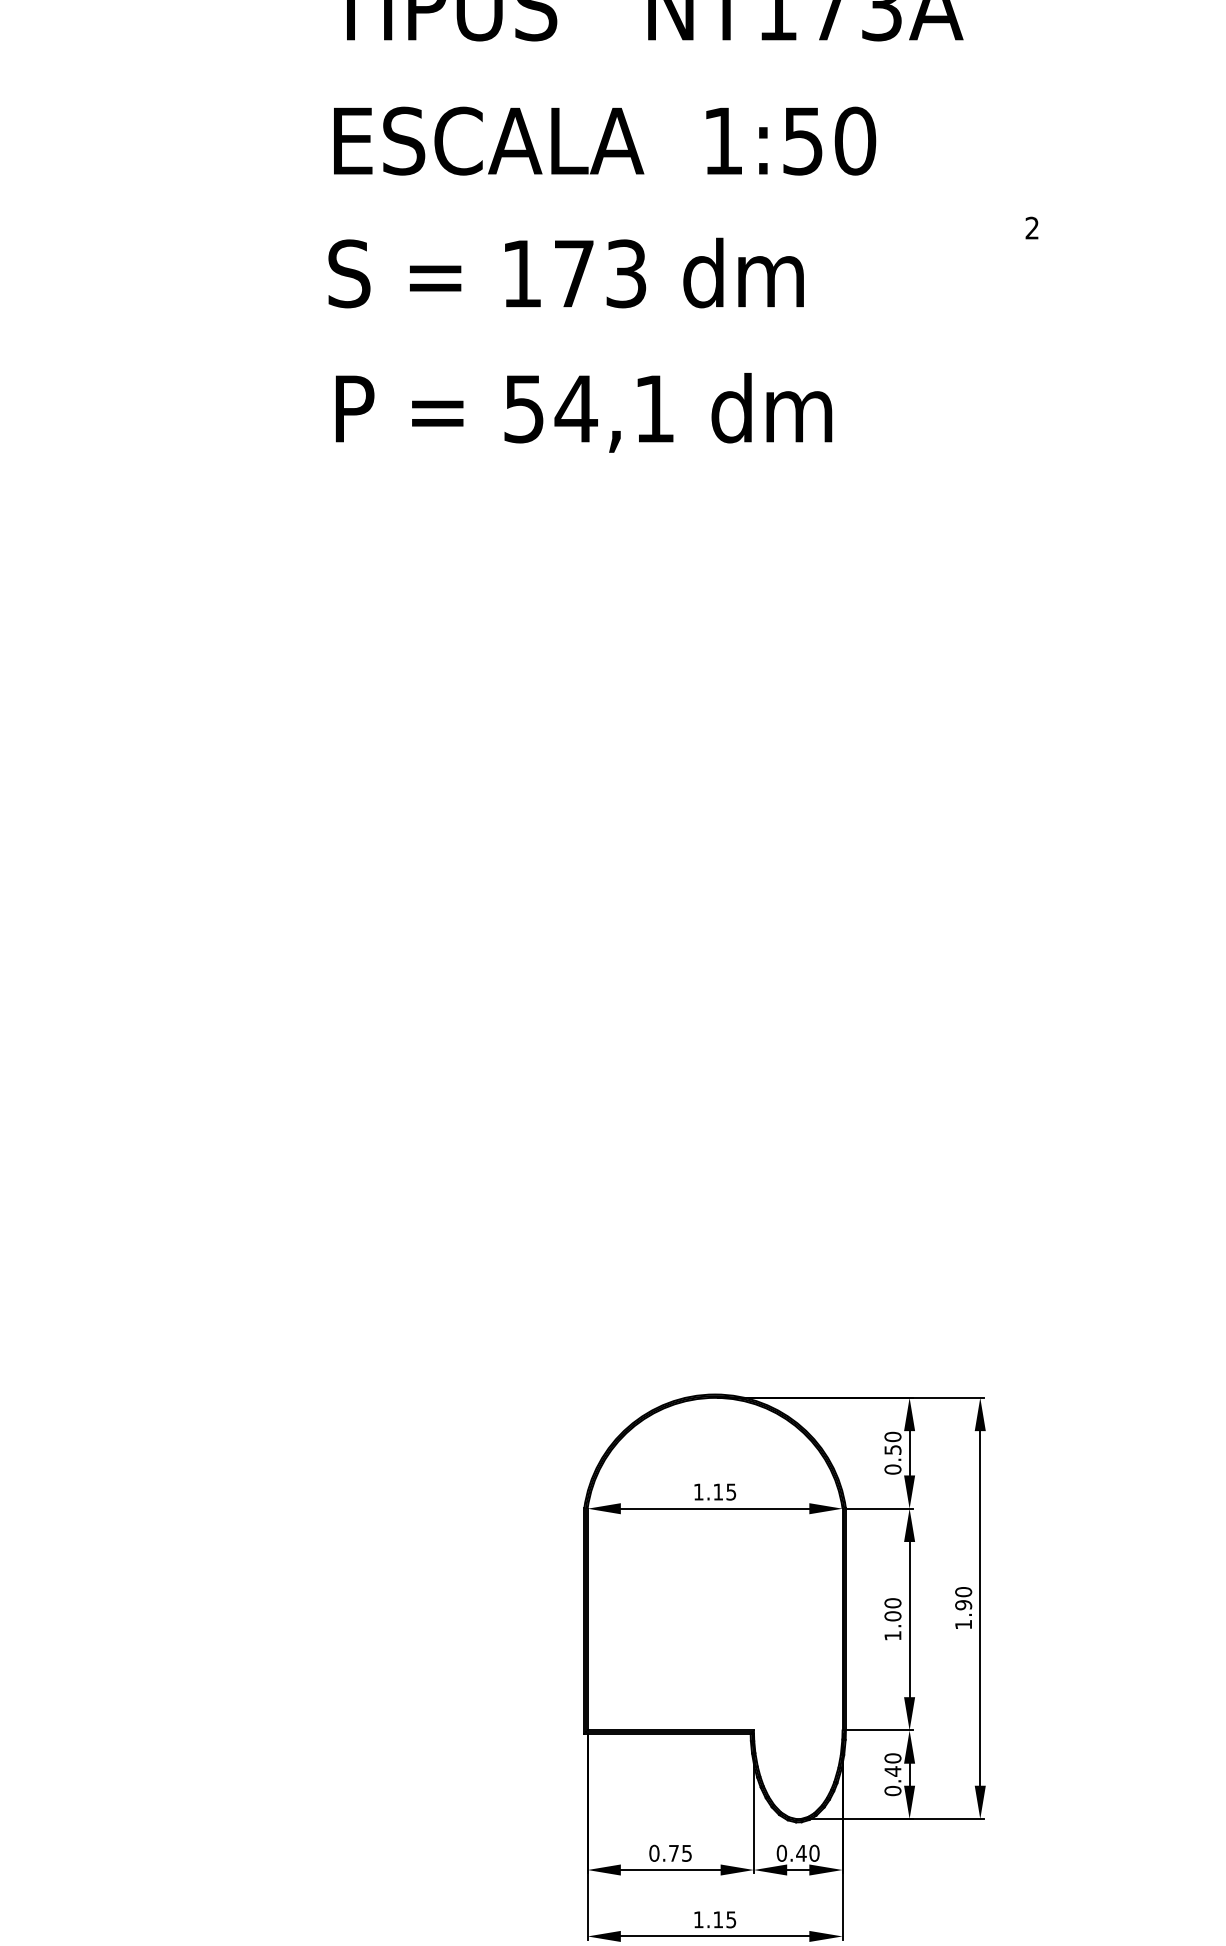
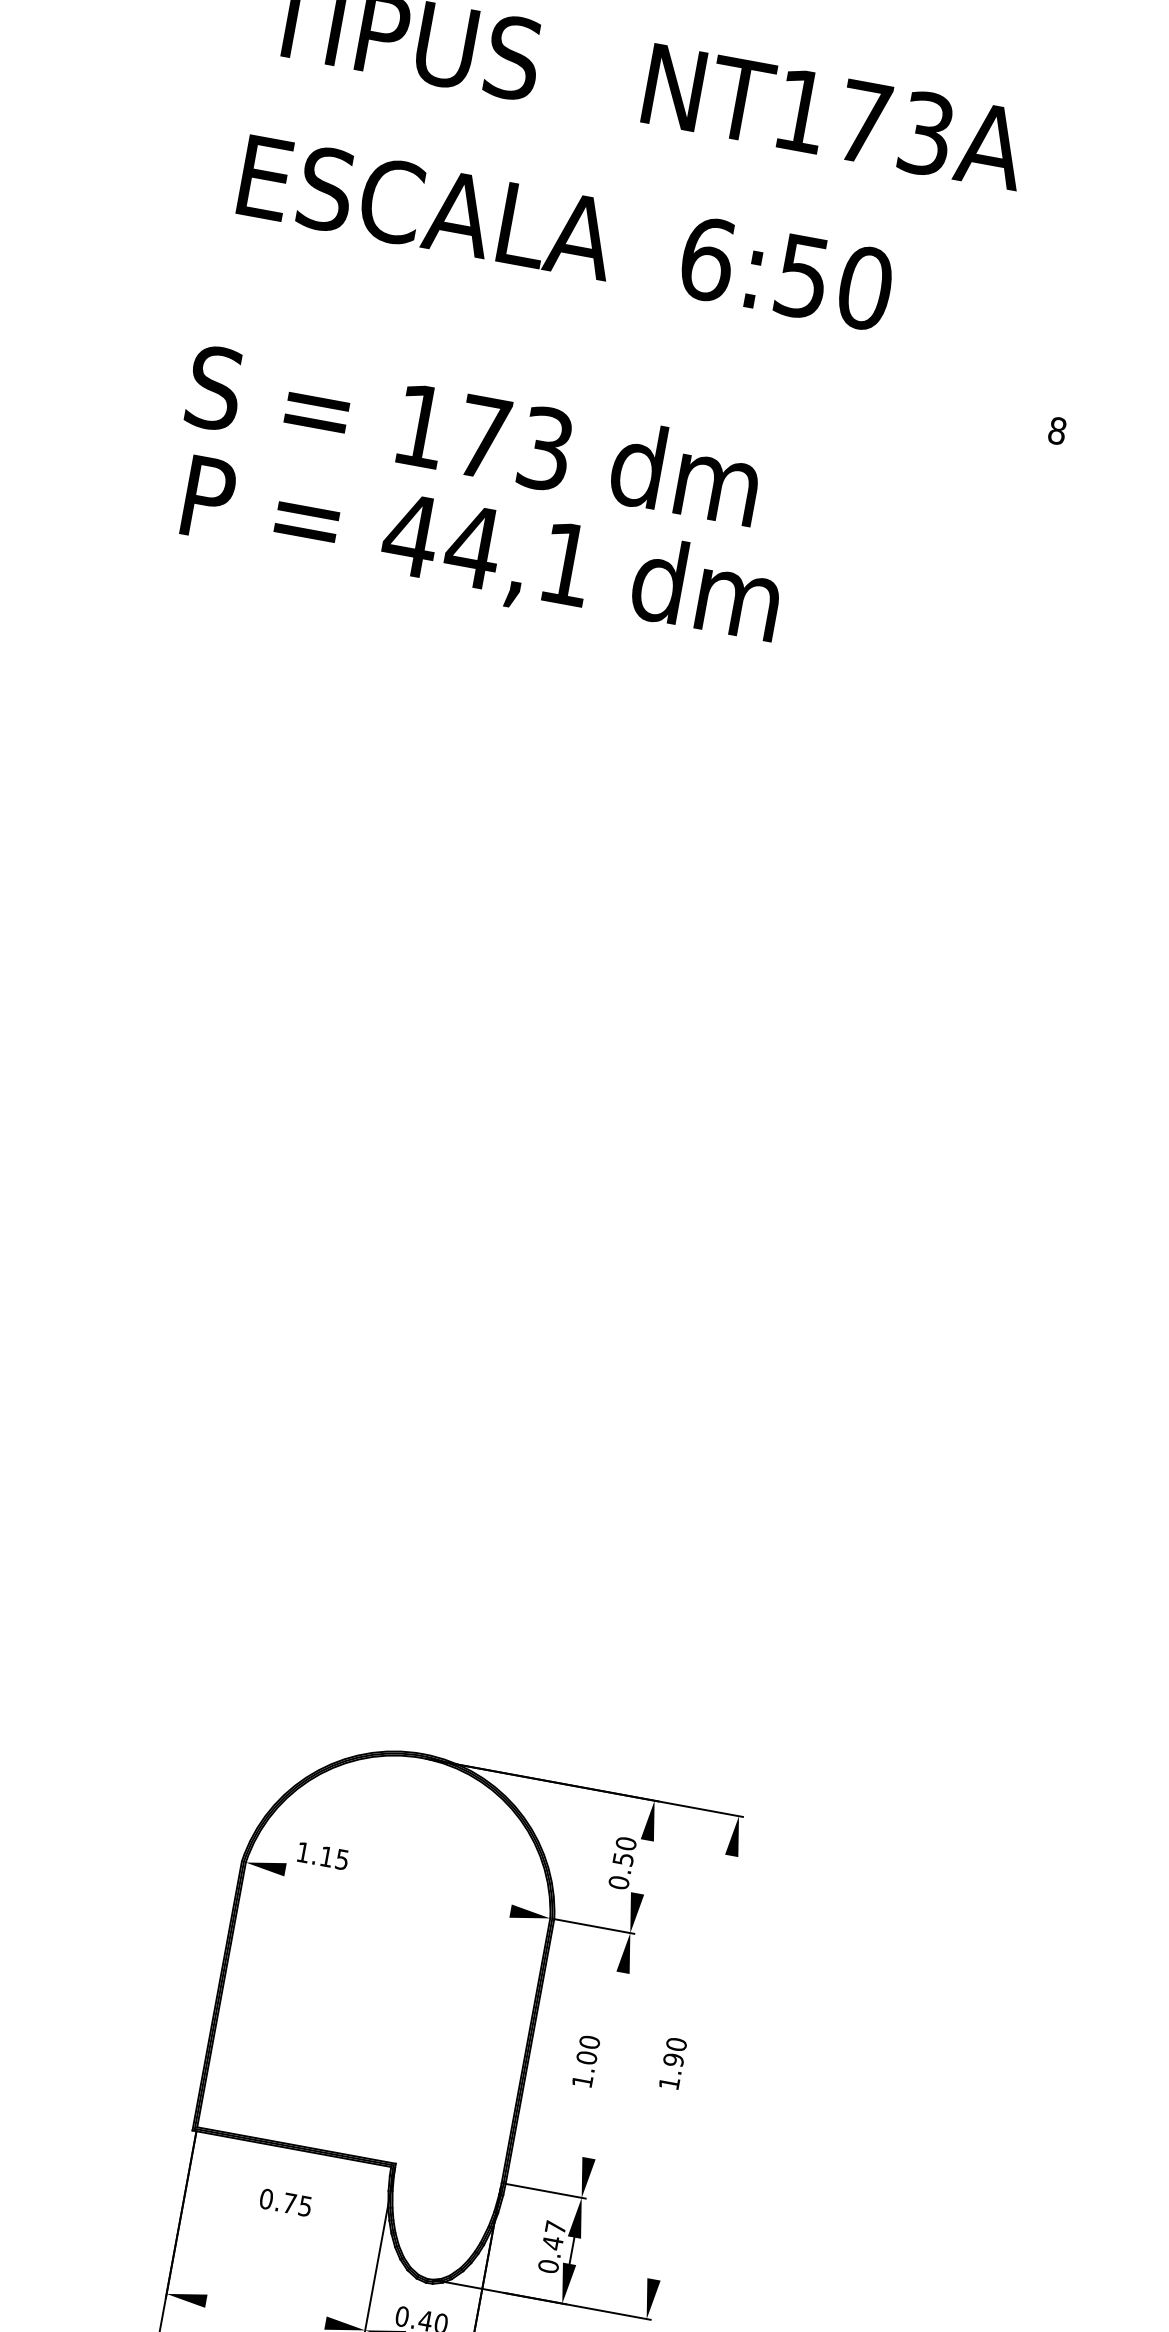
text: (723, 140) -> (707, 258), 1:50 -> 6:50
text: (1032, 227) -> (1057, 430), 2 -> 8
text: (565, 272) -> (473, 433), moved
text: (523, 409) -> (410, 535), 54,1 -> 44,1
line: (909, 1453) -> (642, 1867), removed
text: (715, 1491) -> (323, 1855), moved
line: (714, 1508) -> (397, 1890), removed
line: (980, 1608) -> (693, 2067), removed
line: (909, 1619) -> (605, 2065), removed
text: (892, 1758) -> (555, 2227), 0.40 -> 0.47
text: (670, 1852) -> (285, 2201), moved
line: (670, 1870) -> (265, 2312), removed

